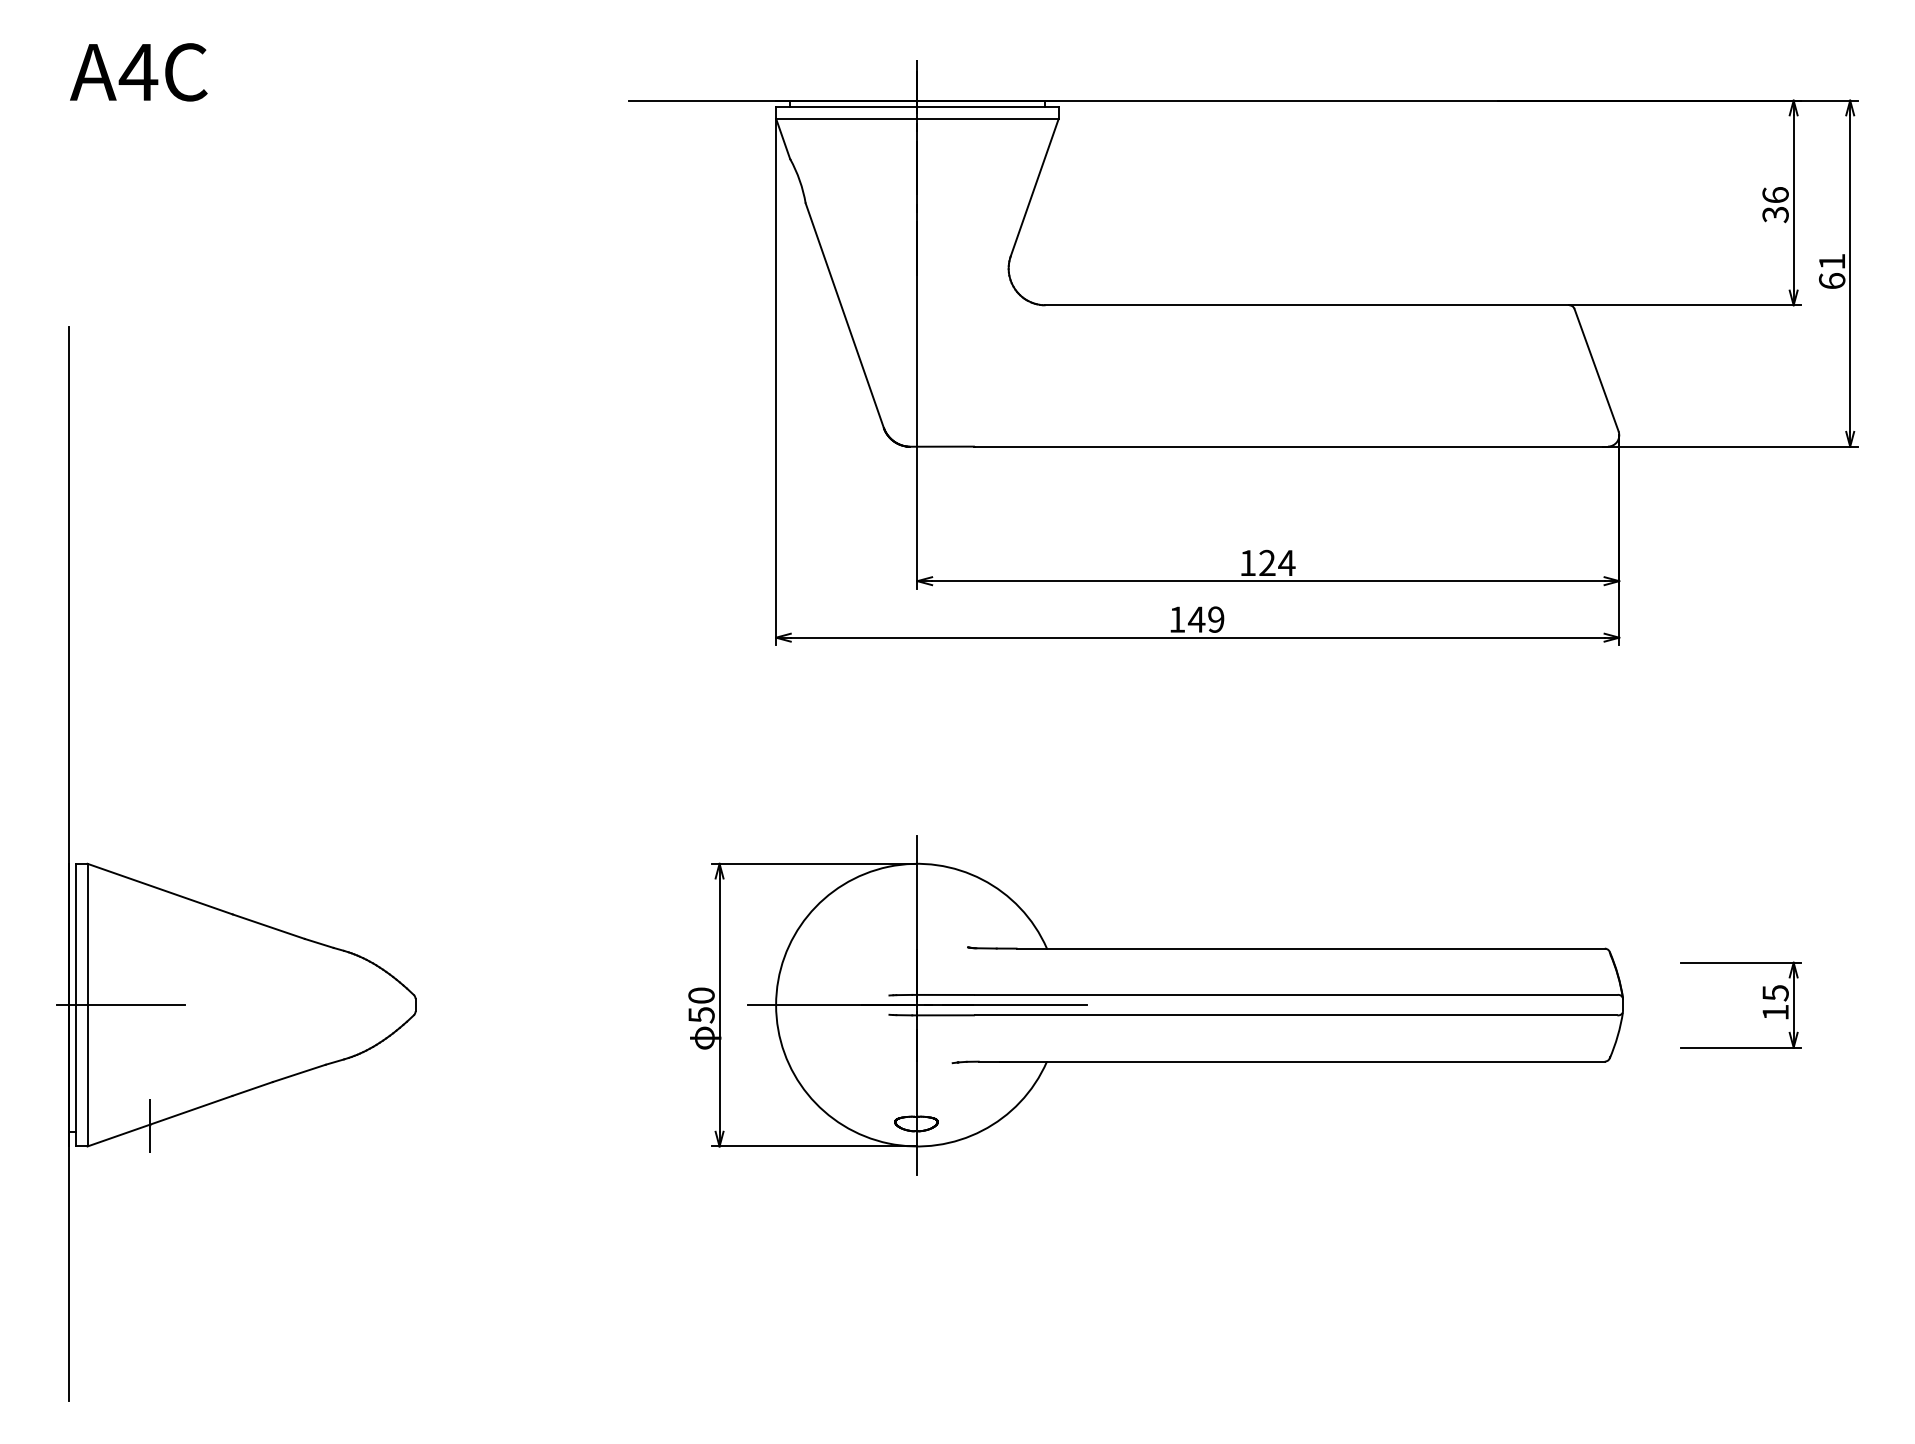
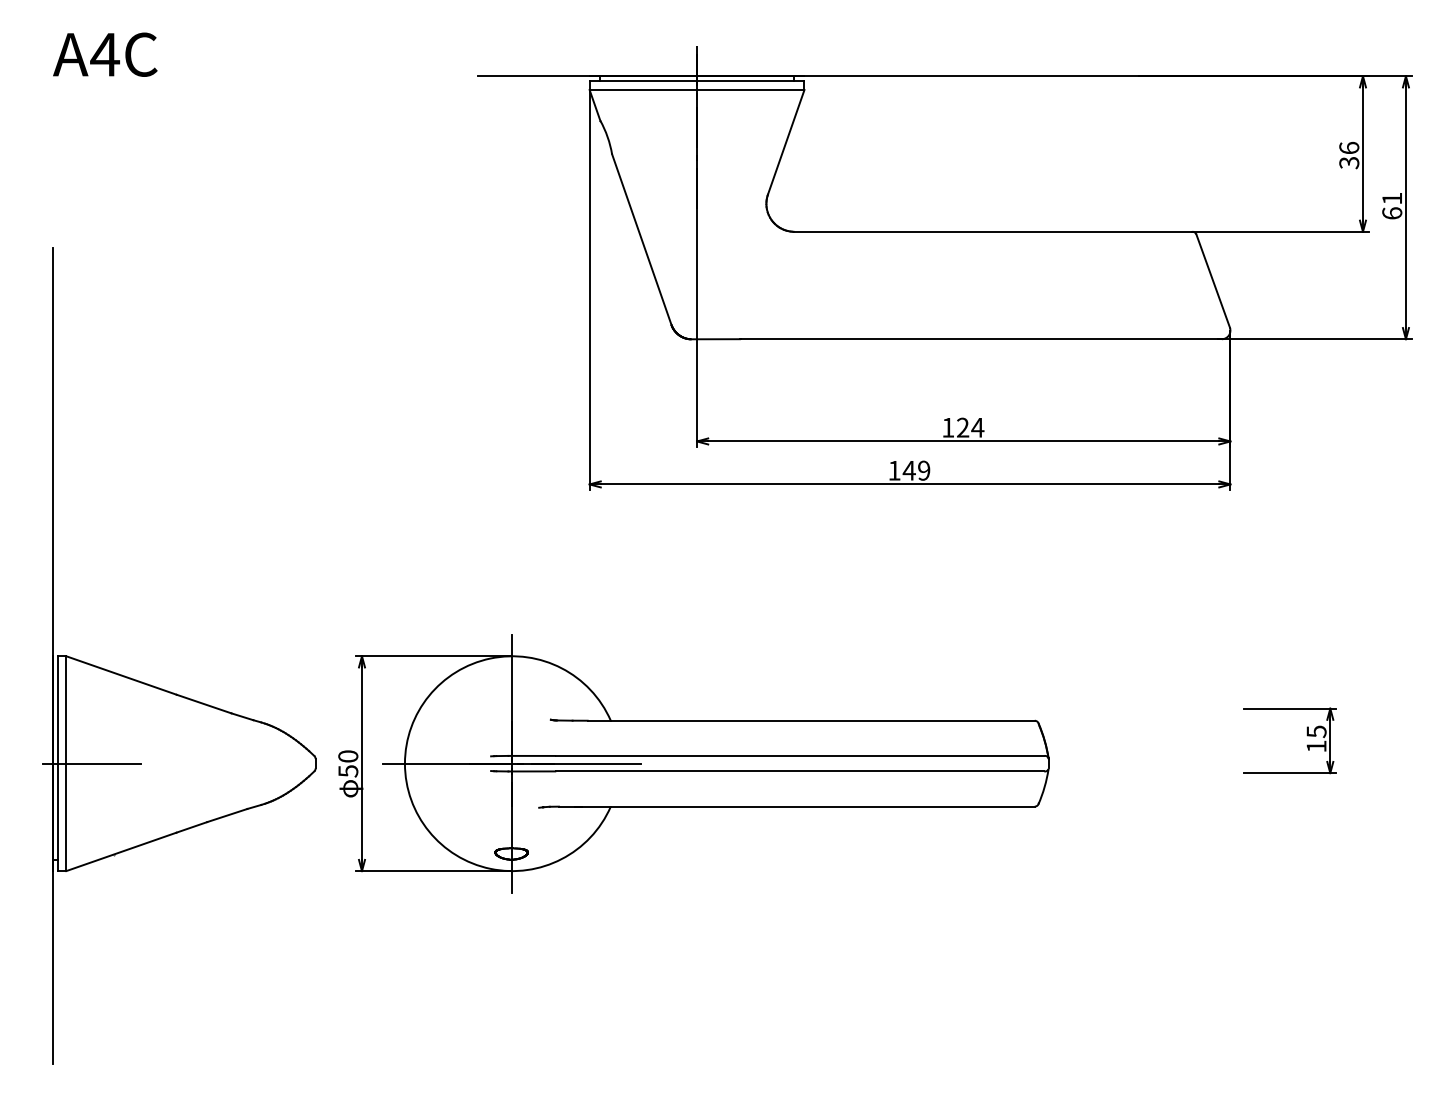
part: (1762, 998) -> (1306, 735), moved
part: (1155, 1005) -> (693, 763), moved
line: (149, 1124) -> (113, 854), removed

